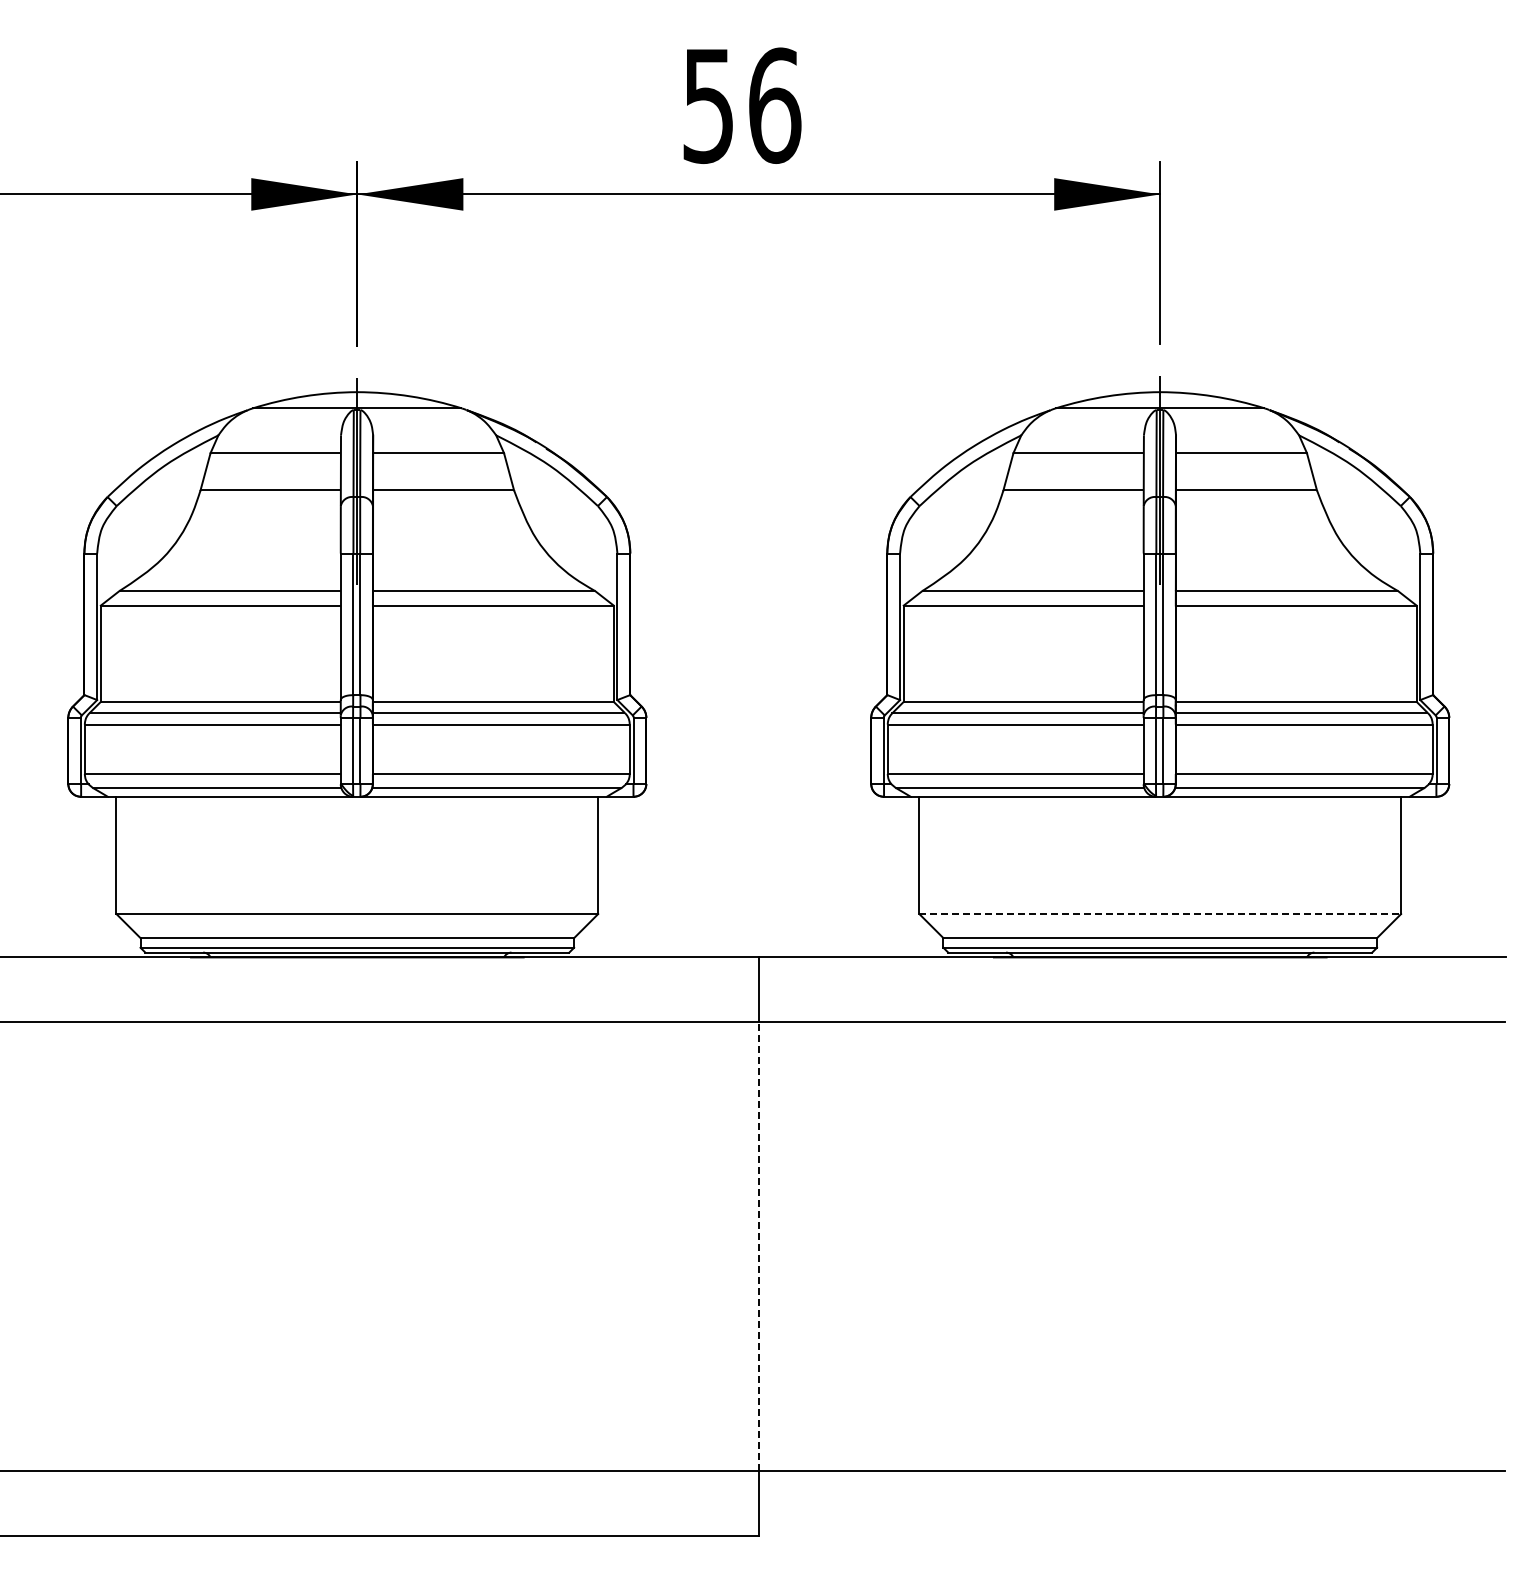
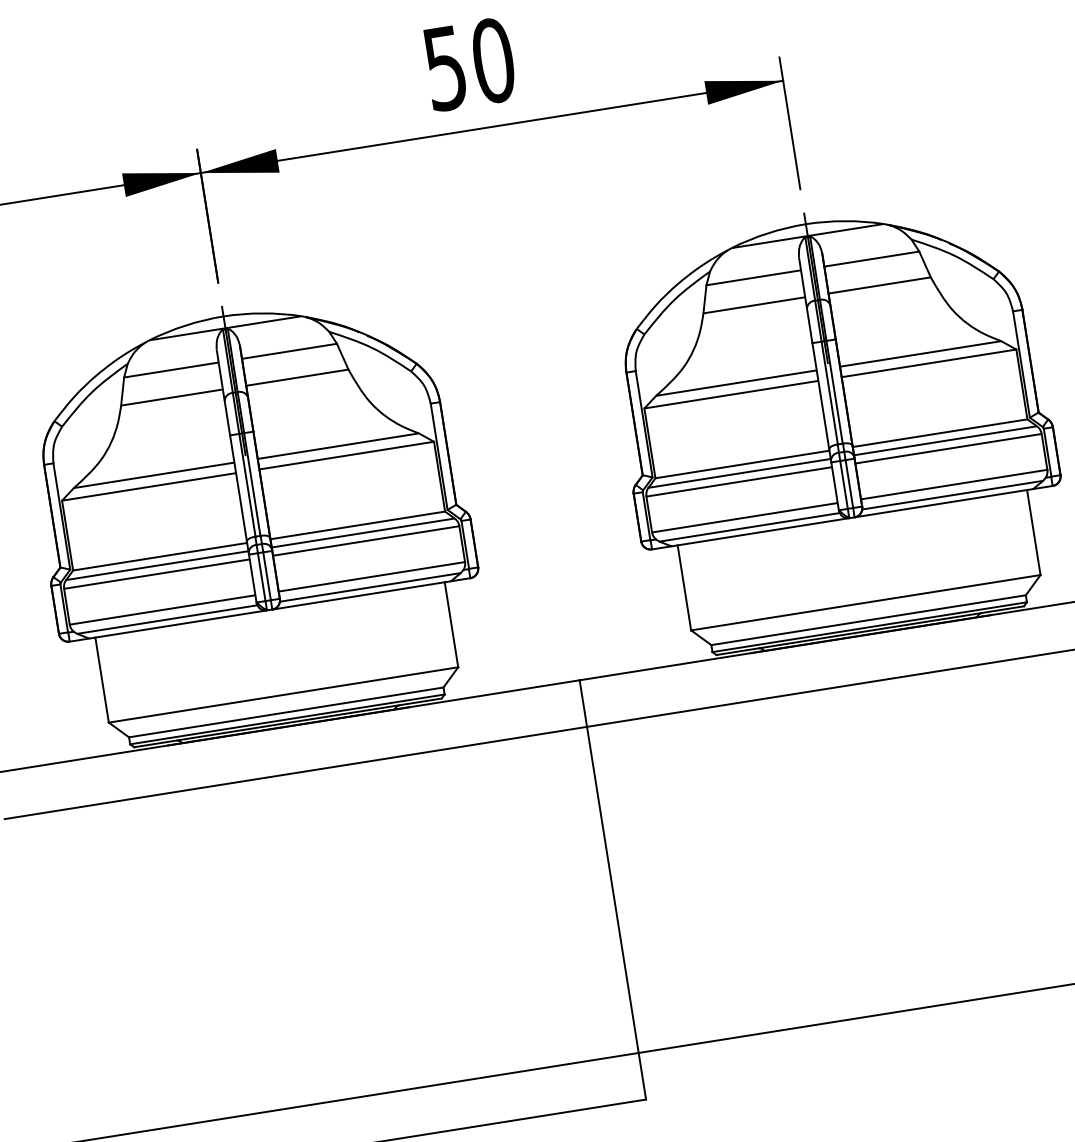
text: (774, 105) -> (493, 60), 56 -> 50
line: (1160, 914) -> (866, 603), dashed -> solid
line: (758, 1246) -> (612, 889), dashed -> solid

